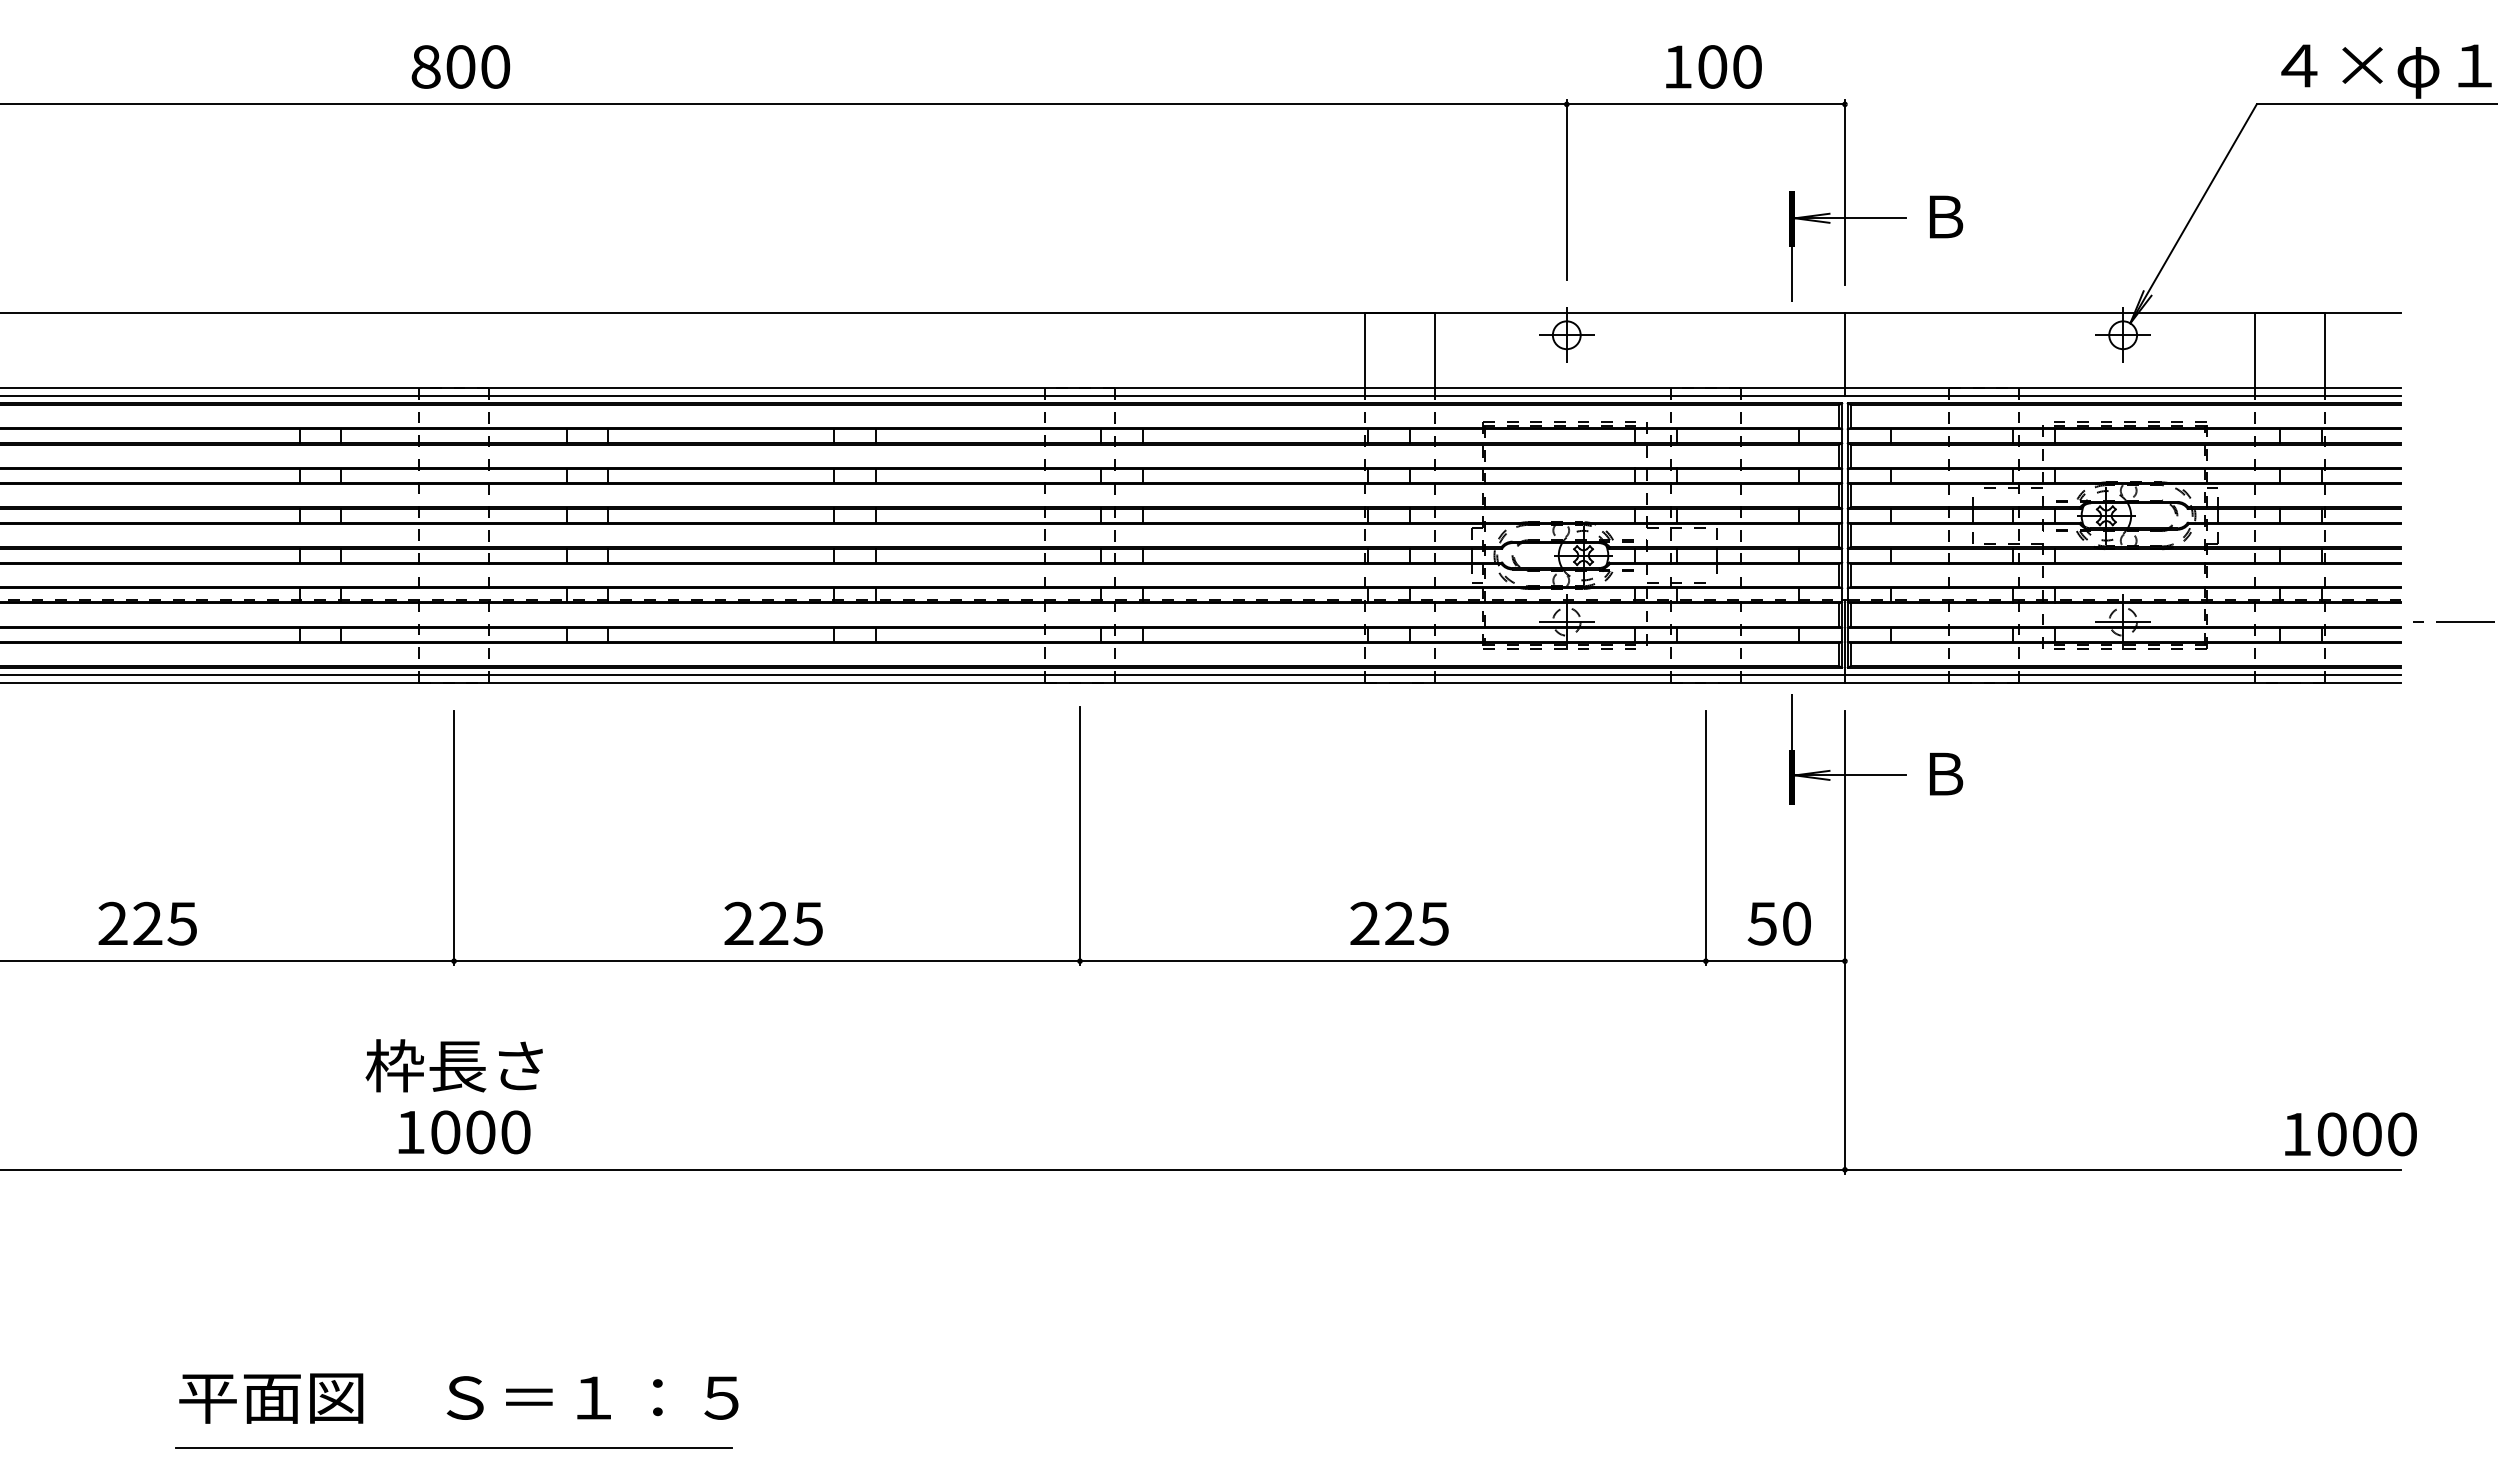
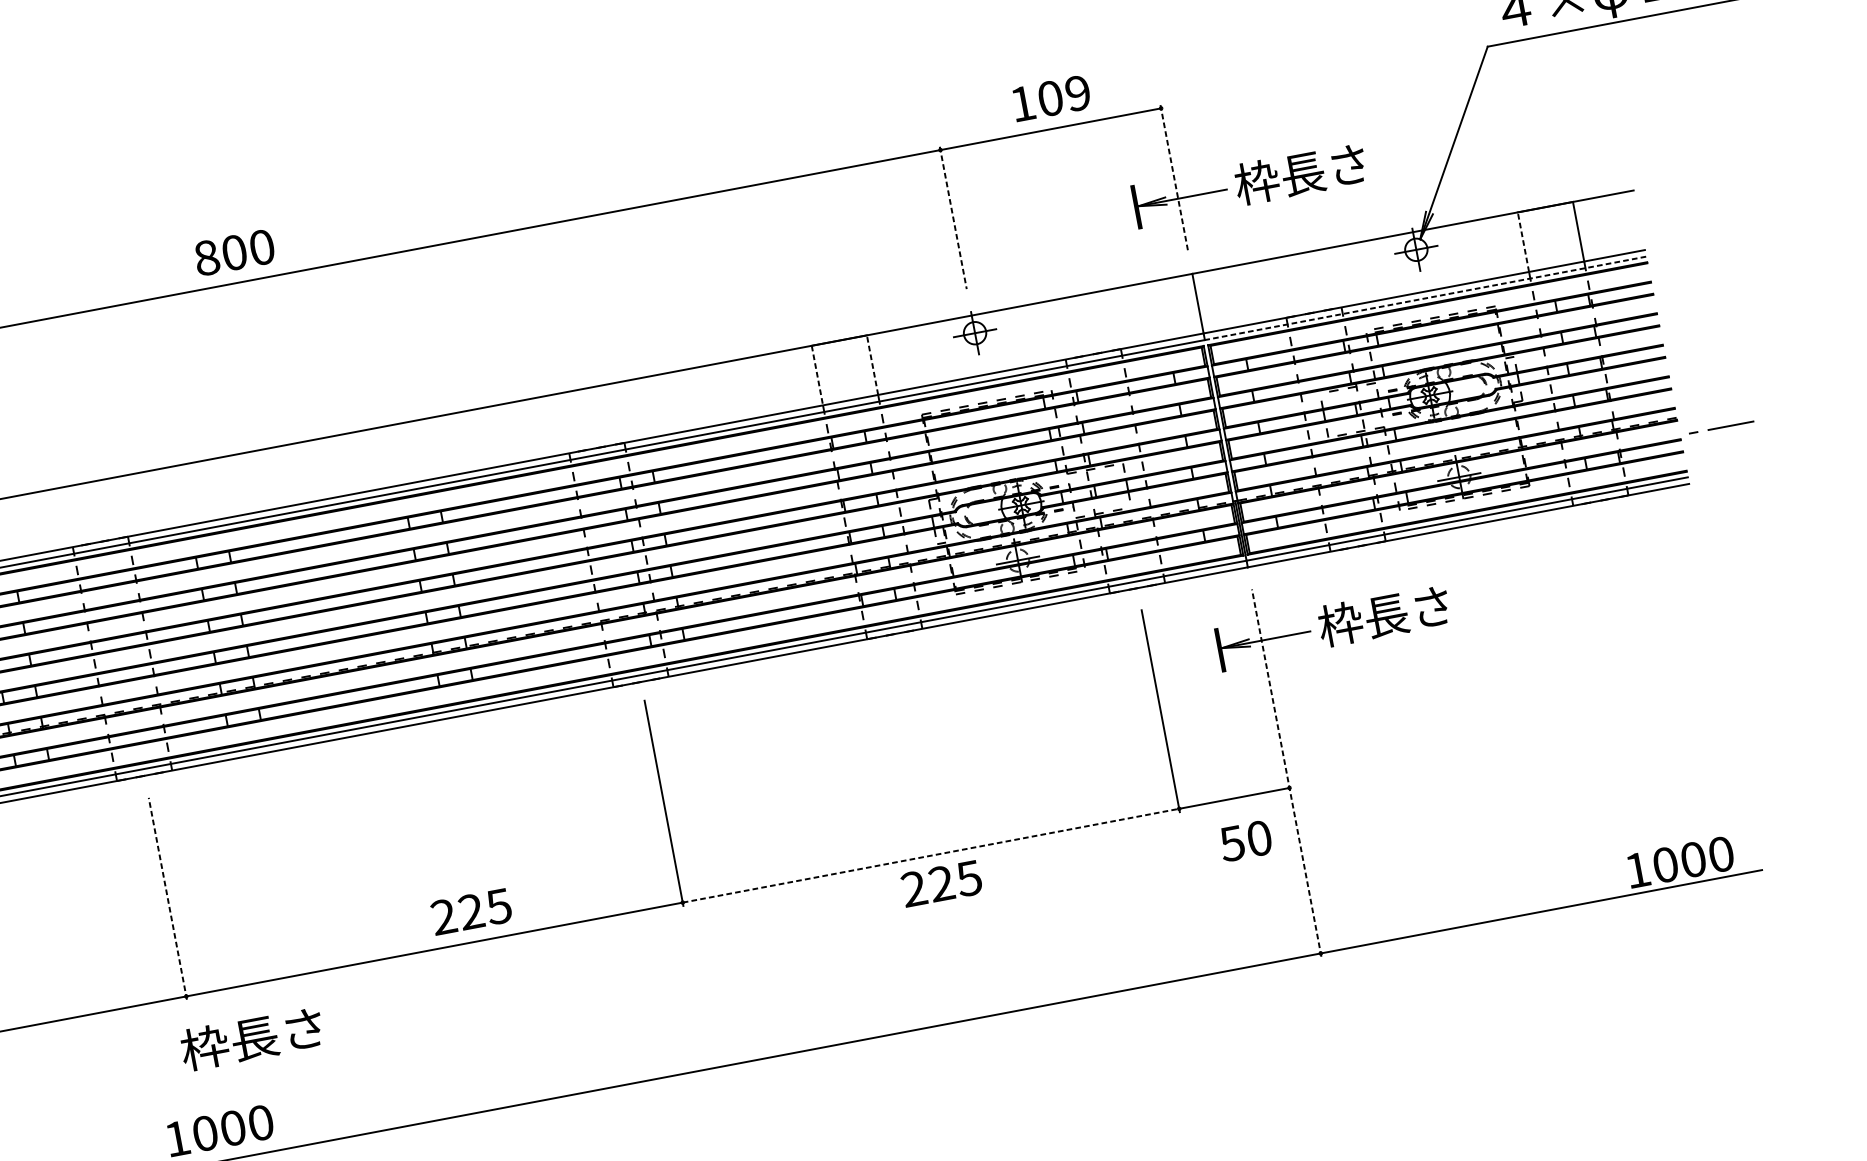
text: (460, 66) -> (234, 252), moved
text: (1747, 66) -> (1078, 92), 100 -> 109
line: (1566, 189) -> (952, 217), solid -> dashed
line: (1844, 193) -> (1174, 179), solid -> dashed
text: (1999, 215) -> (1300, 173), Ｂ -> 枠長さ
line: (1792, 274) -> (1144, 251), removed
line: (1365, 350) -> (817, 375), solid -> dashed
line: (1434, 350) -> (872, 365), solid -> dashed
line: (2255, 350) -> (1523, 242), solid -> dashed
line: (2122, 396) -> (1425, 298), solid -> dashed
line: (1792, 721) -> (1211, 605), removed
text: (1999, 772) -> (1383, 615), Ｂ -> 枠長さ
line: (454, 837) -> (168, 898), solid -> dashed
text: (773, 923) -> (471, 911), moved
text: (1399, 923) -> (941, 883), moved
text: (1778, 923) -> (1244, 841), moved
line: (1844, 942) -> (1286, 773), solid -> dashed
line: (1392, 961) -> (930, 856), solid -> dashed
text: (453, 1065) -> (251, 1038), moved
text: (2350, 1134) -> (1680, 862), moved

